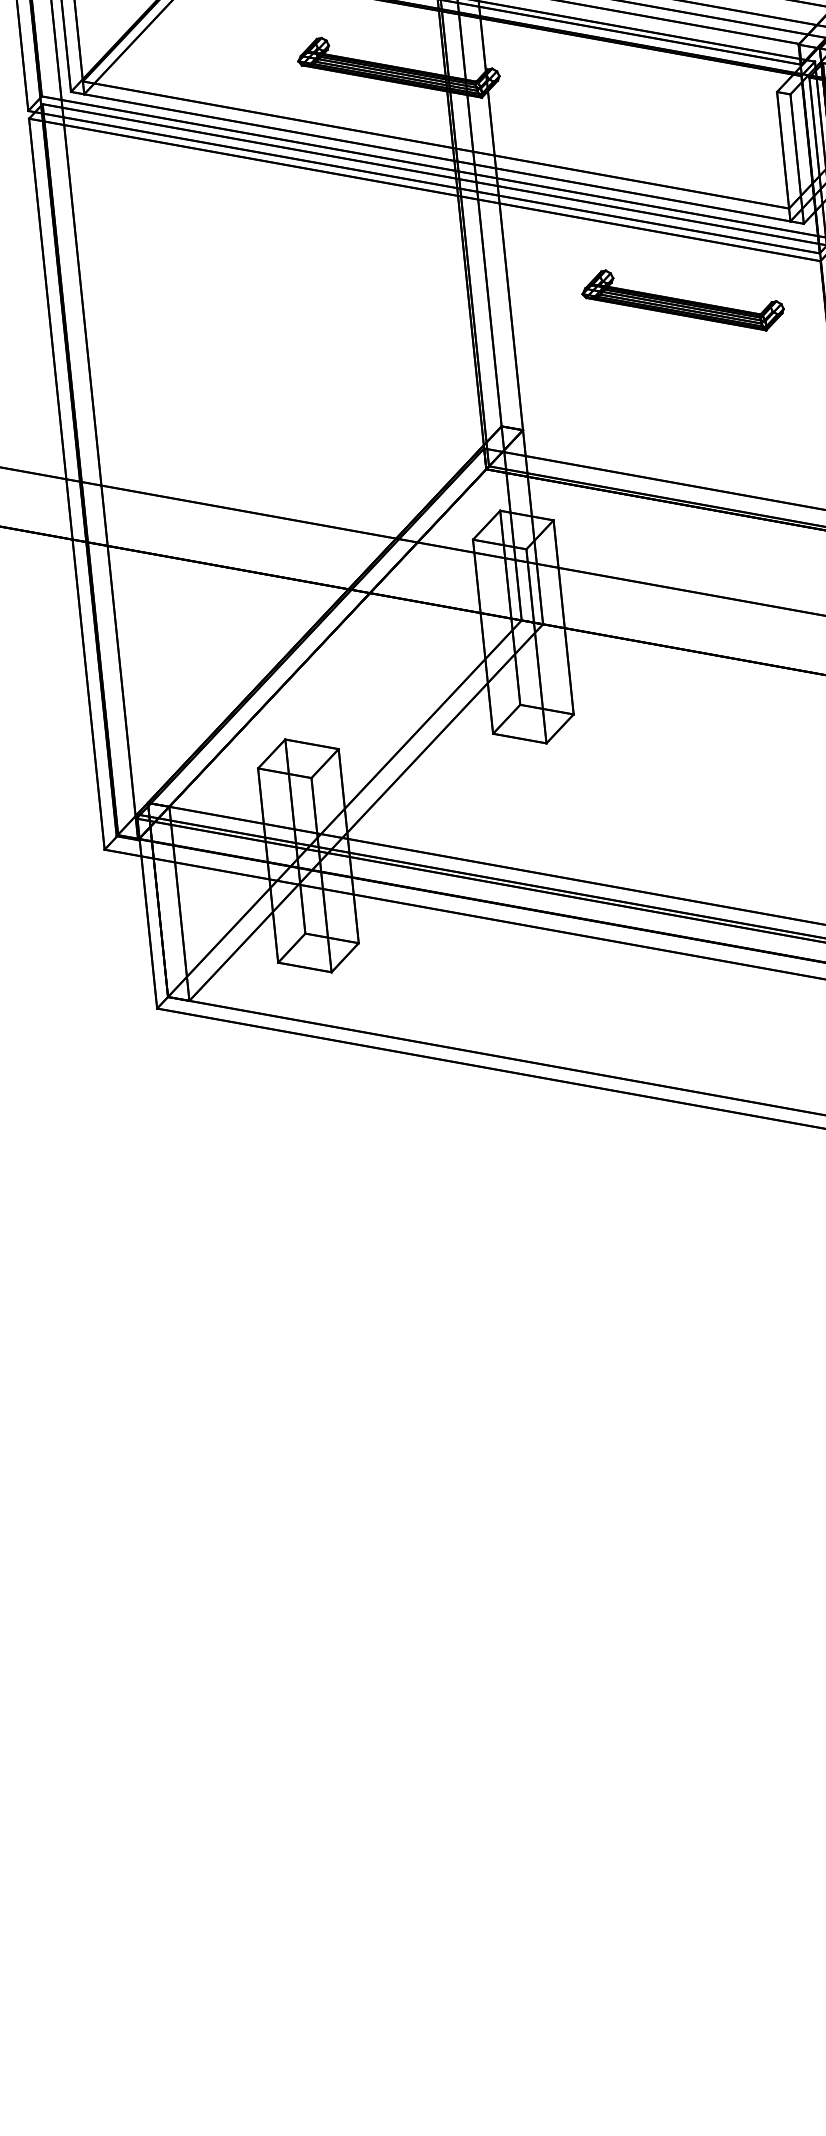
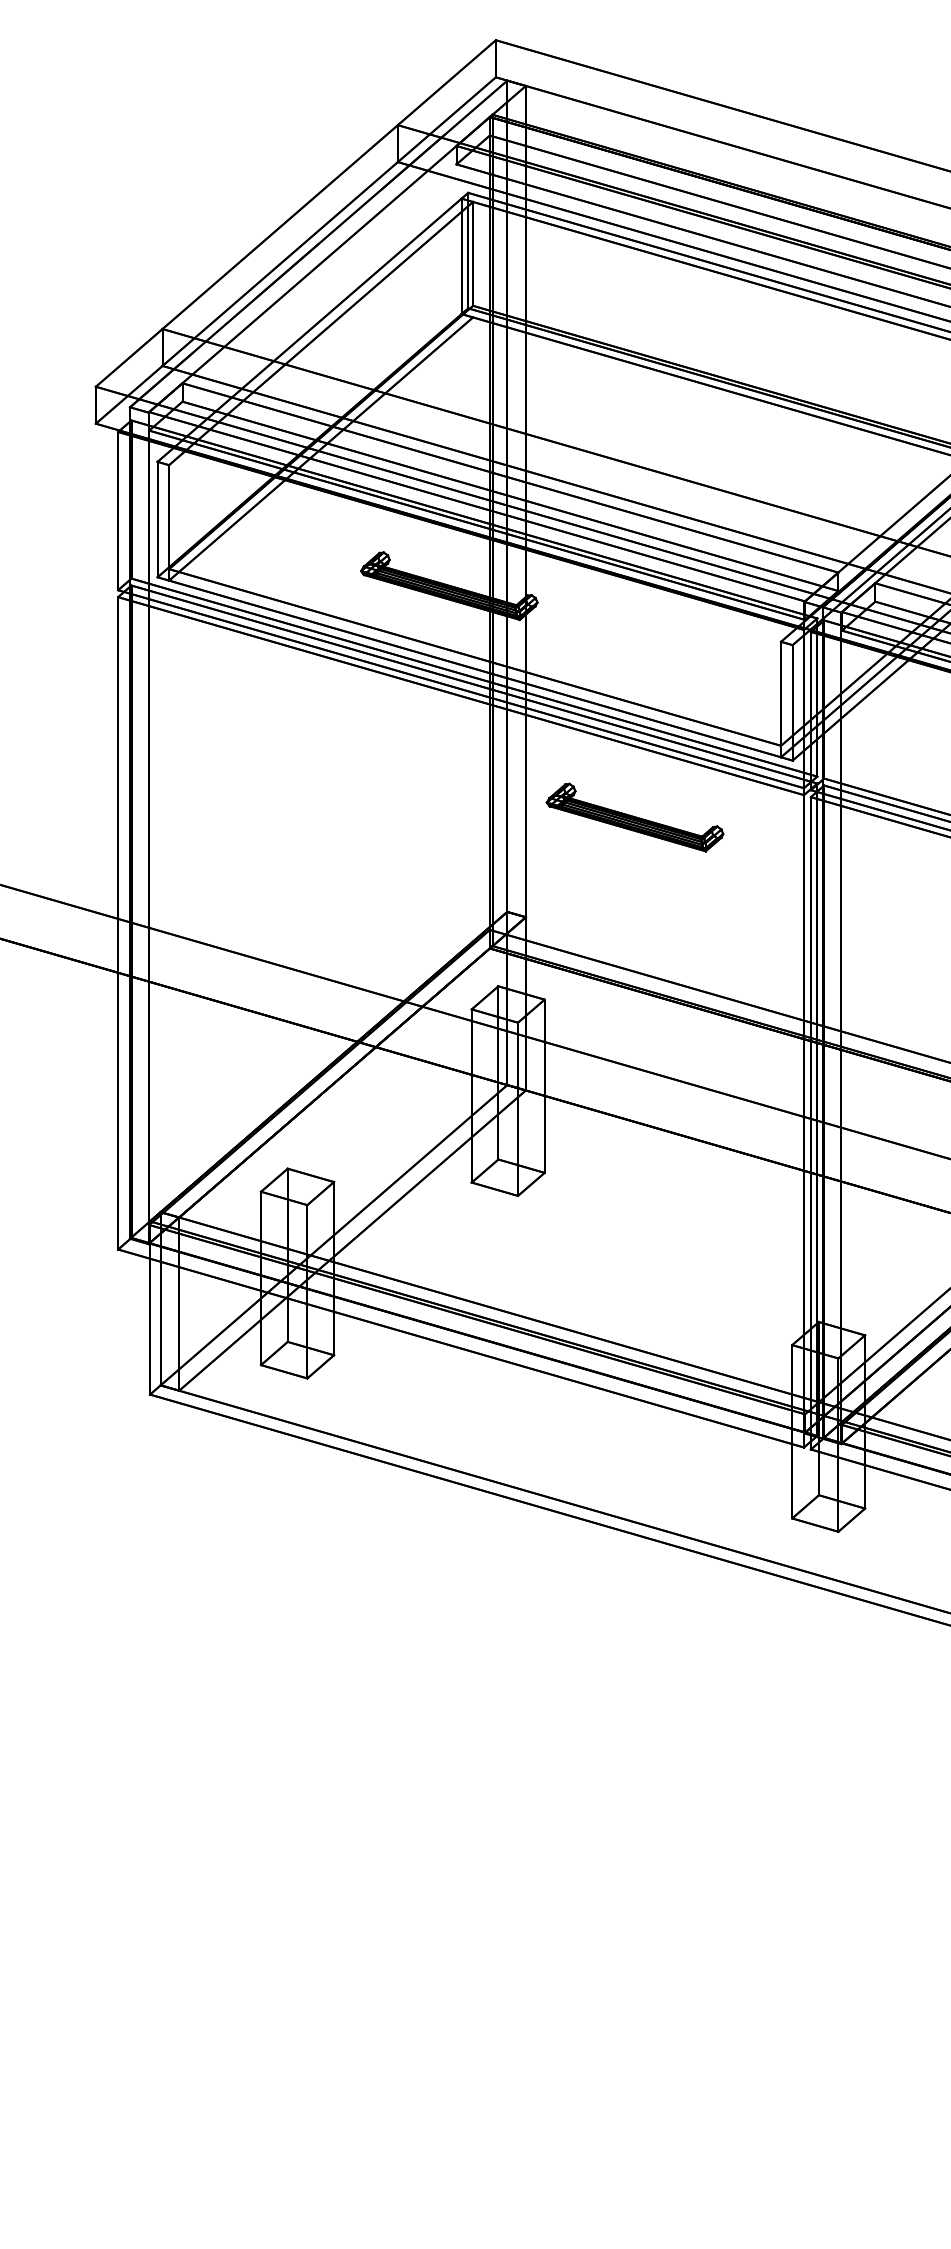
part: (682, 300) -> (634, 817), moved

